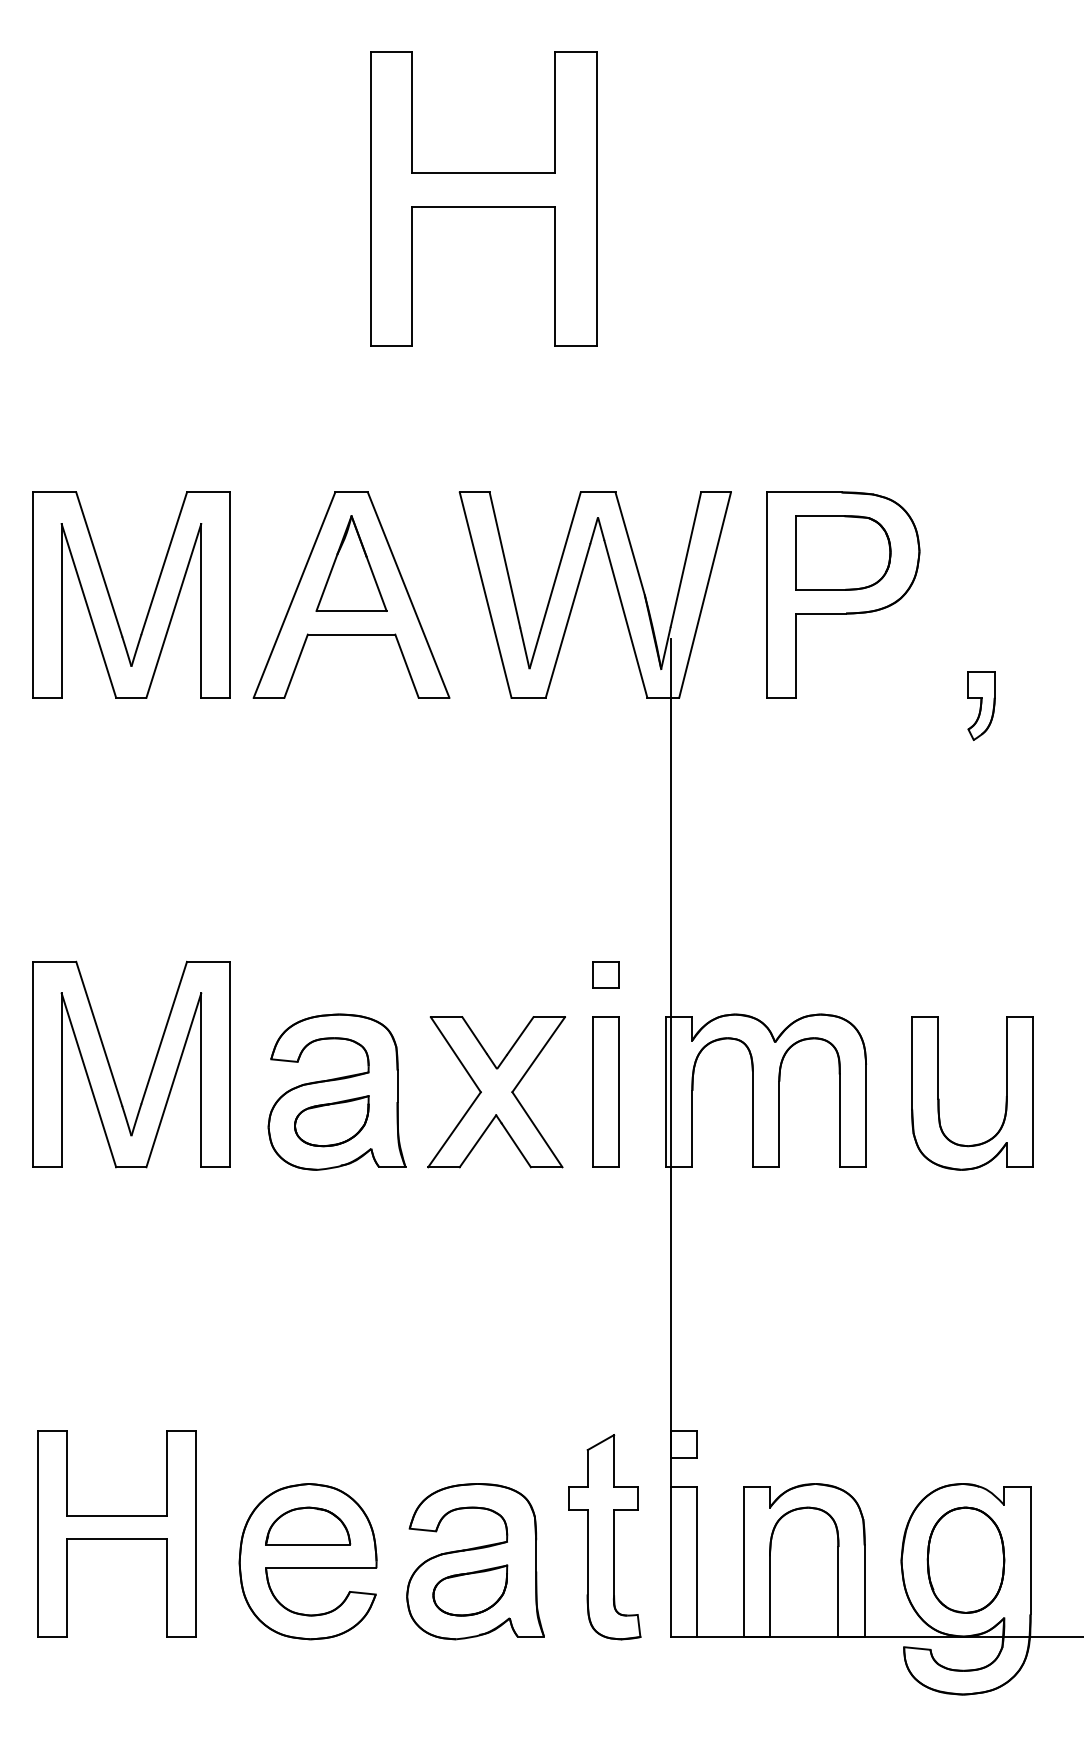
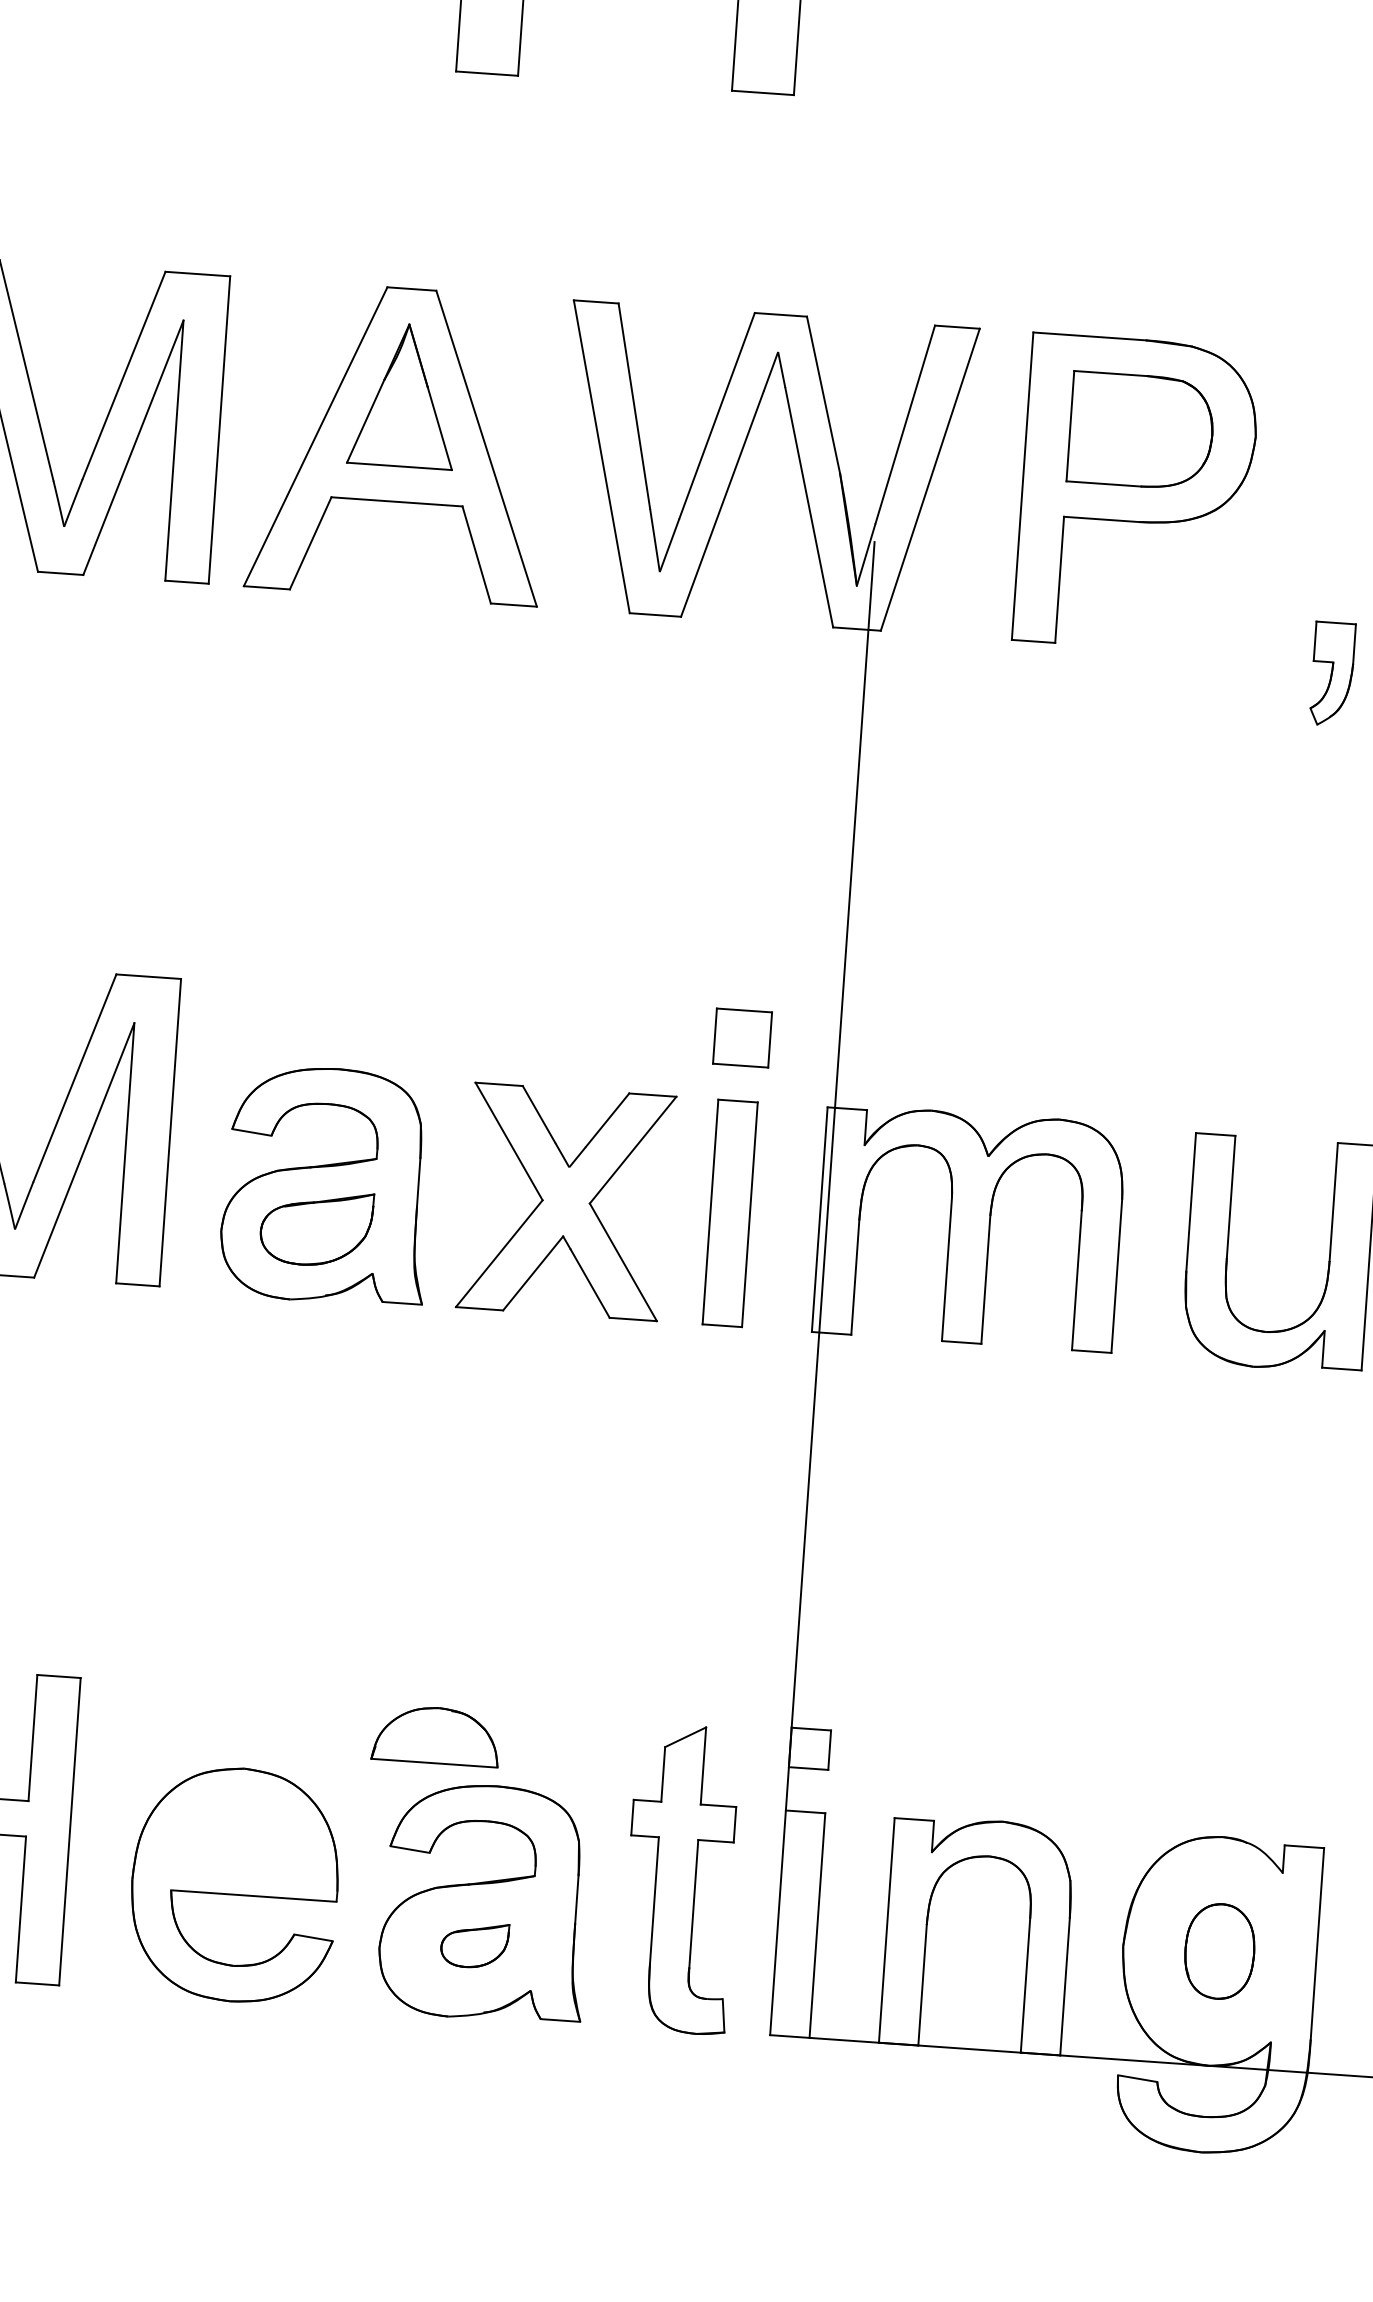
part: (605, 974) -> (741, 1037), size x1.4
part: (308, 1525) -> (437, 1734), moved
part: (965, 1559) -> (1219, 1950), size x0.6
part: (470, 1590) -> (474, 1945), size x0.6

